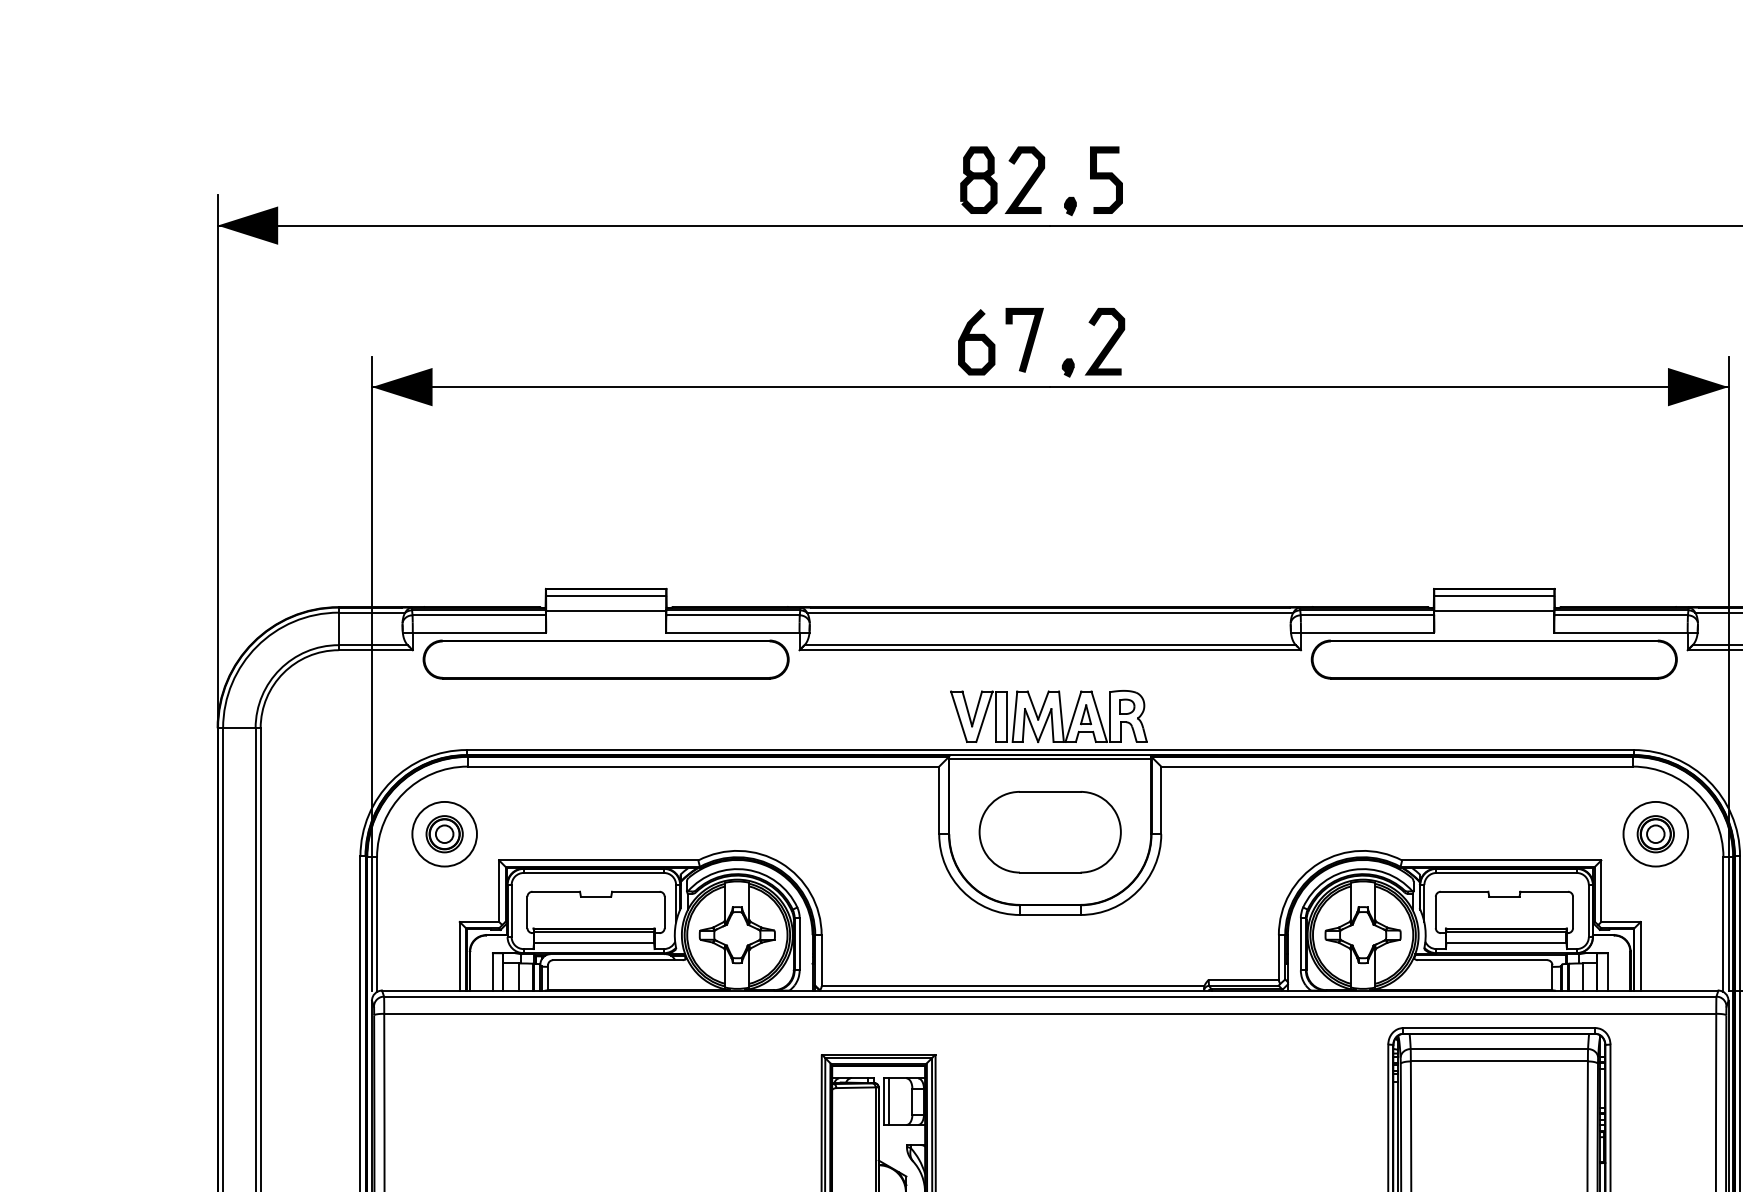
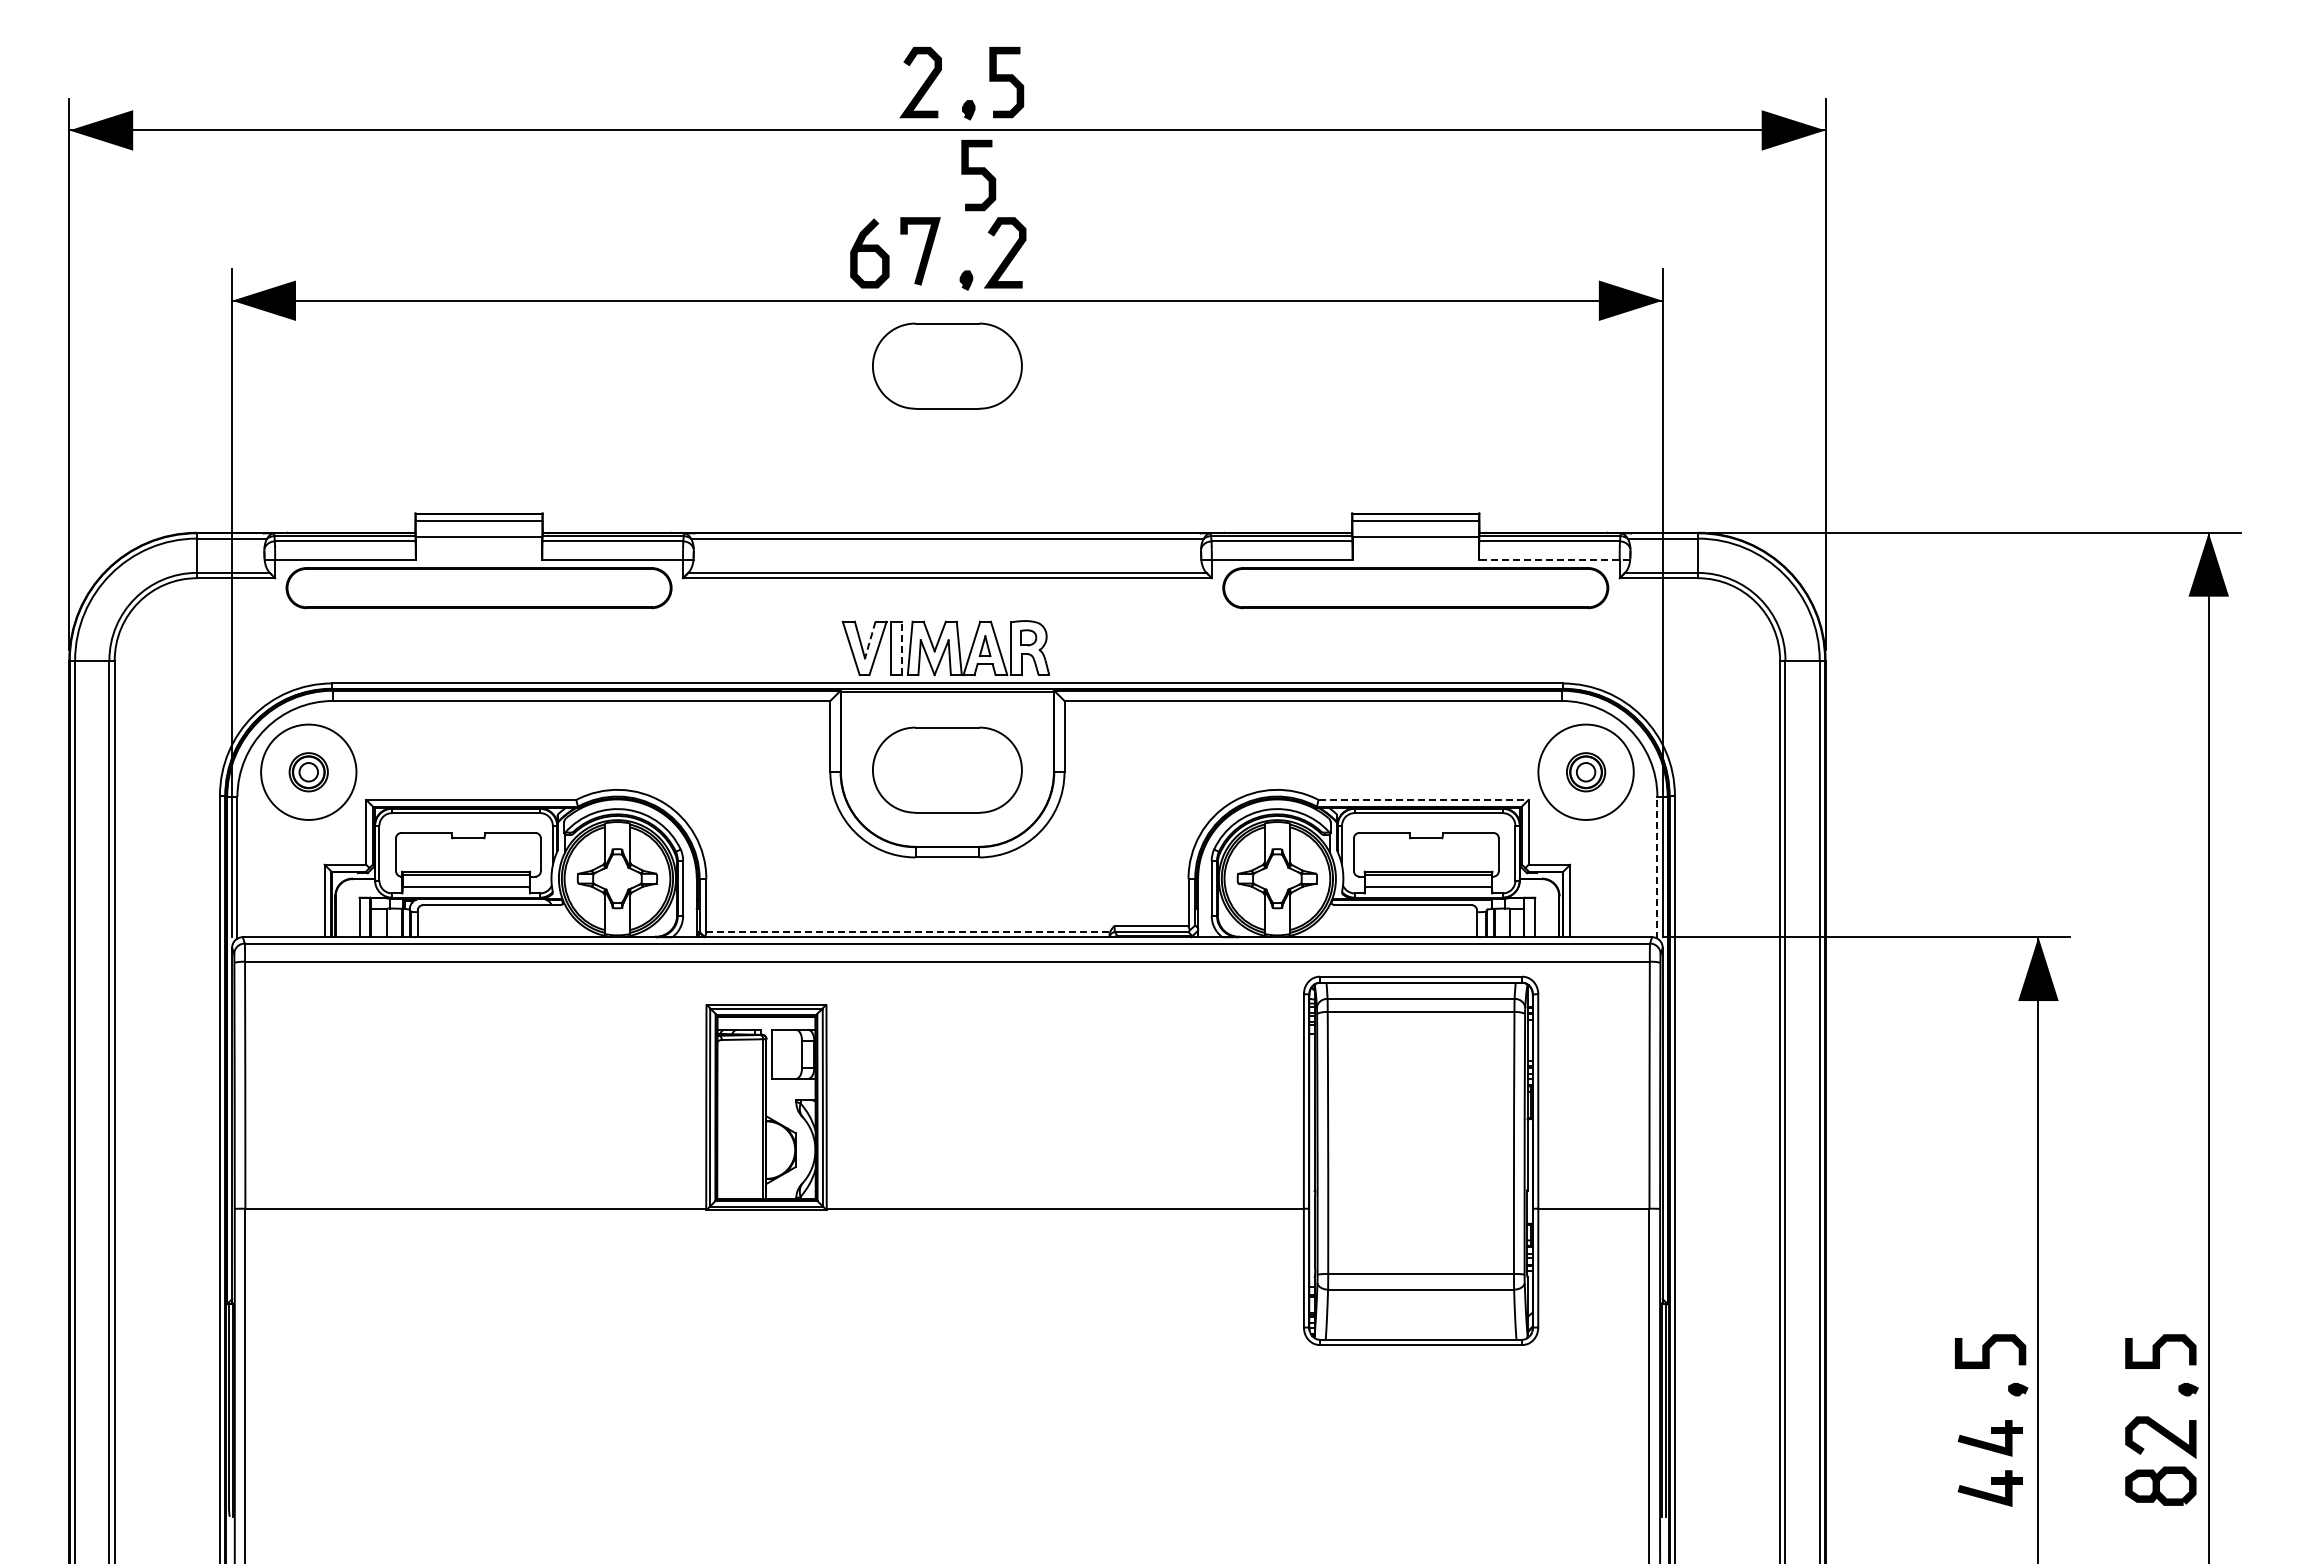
part: (978, 180) -> (871, 82), removed
curve: (1079, 267) -> (978, 174), added
part: (1050, 448) -> (947, 365), added
line: (1625, 632) -> (1554, 559), solid -> dashed
line: (977, 709) -> (870, 640), solid -> dashed
line: (1006, 716) -> (901, 648), solid -> dashed
circle: (444, 834) -> (308, 772), size x1.4
circle: (1656, 834) -> (1586, 772), size x1.4
line: (1502, 860) -> (1424, 799), solid -> dashed
line: (1723, 924) -> (1657, 867), solid -> dashed
line: (1013, 986) -> (908, 932), solid -> dashed
line: (889, 1100) -> (777, 1053), removed

